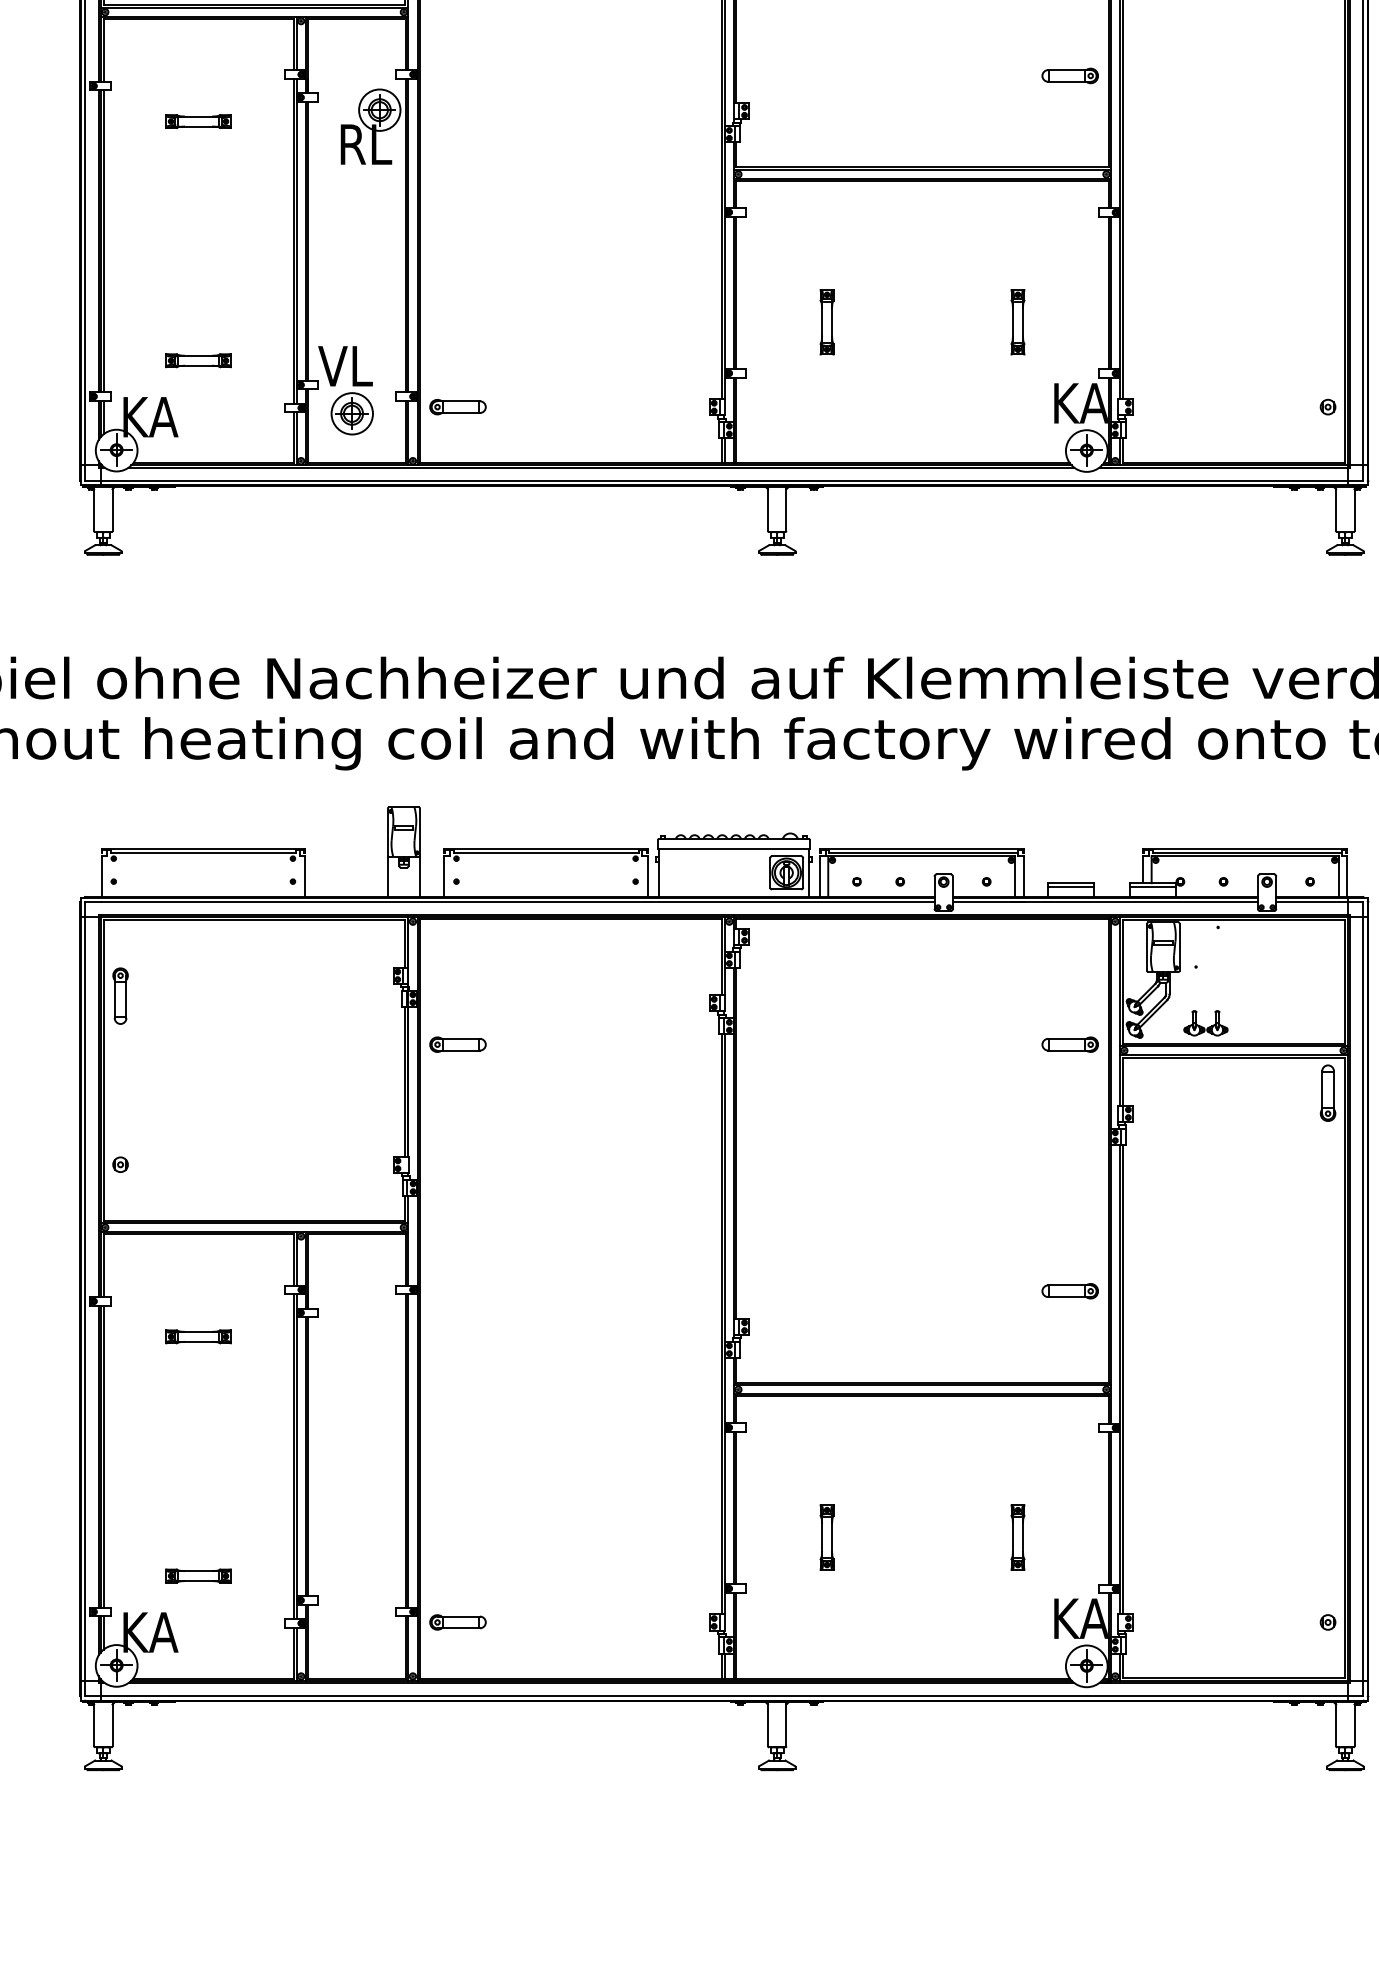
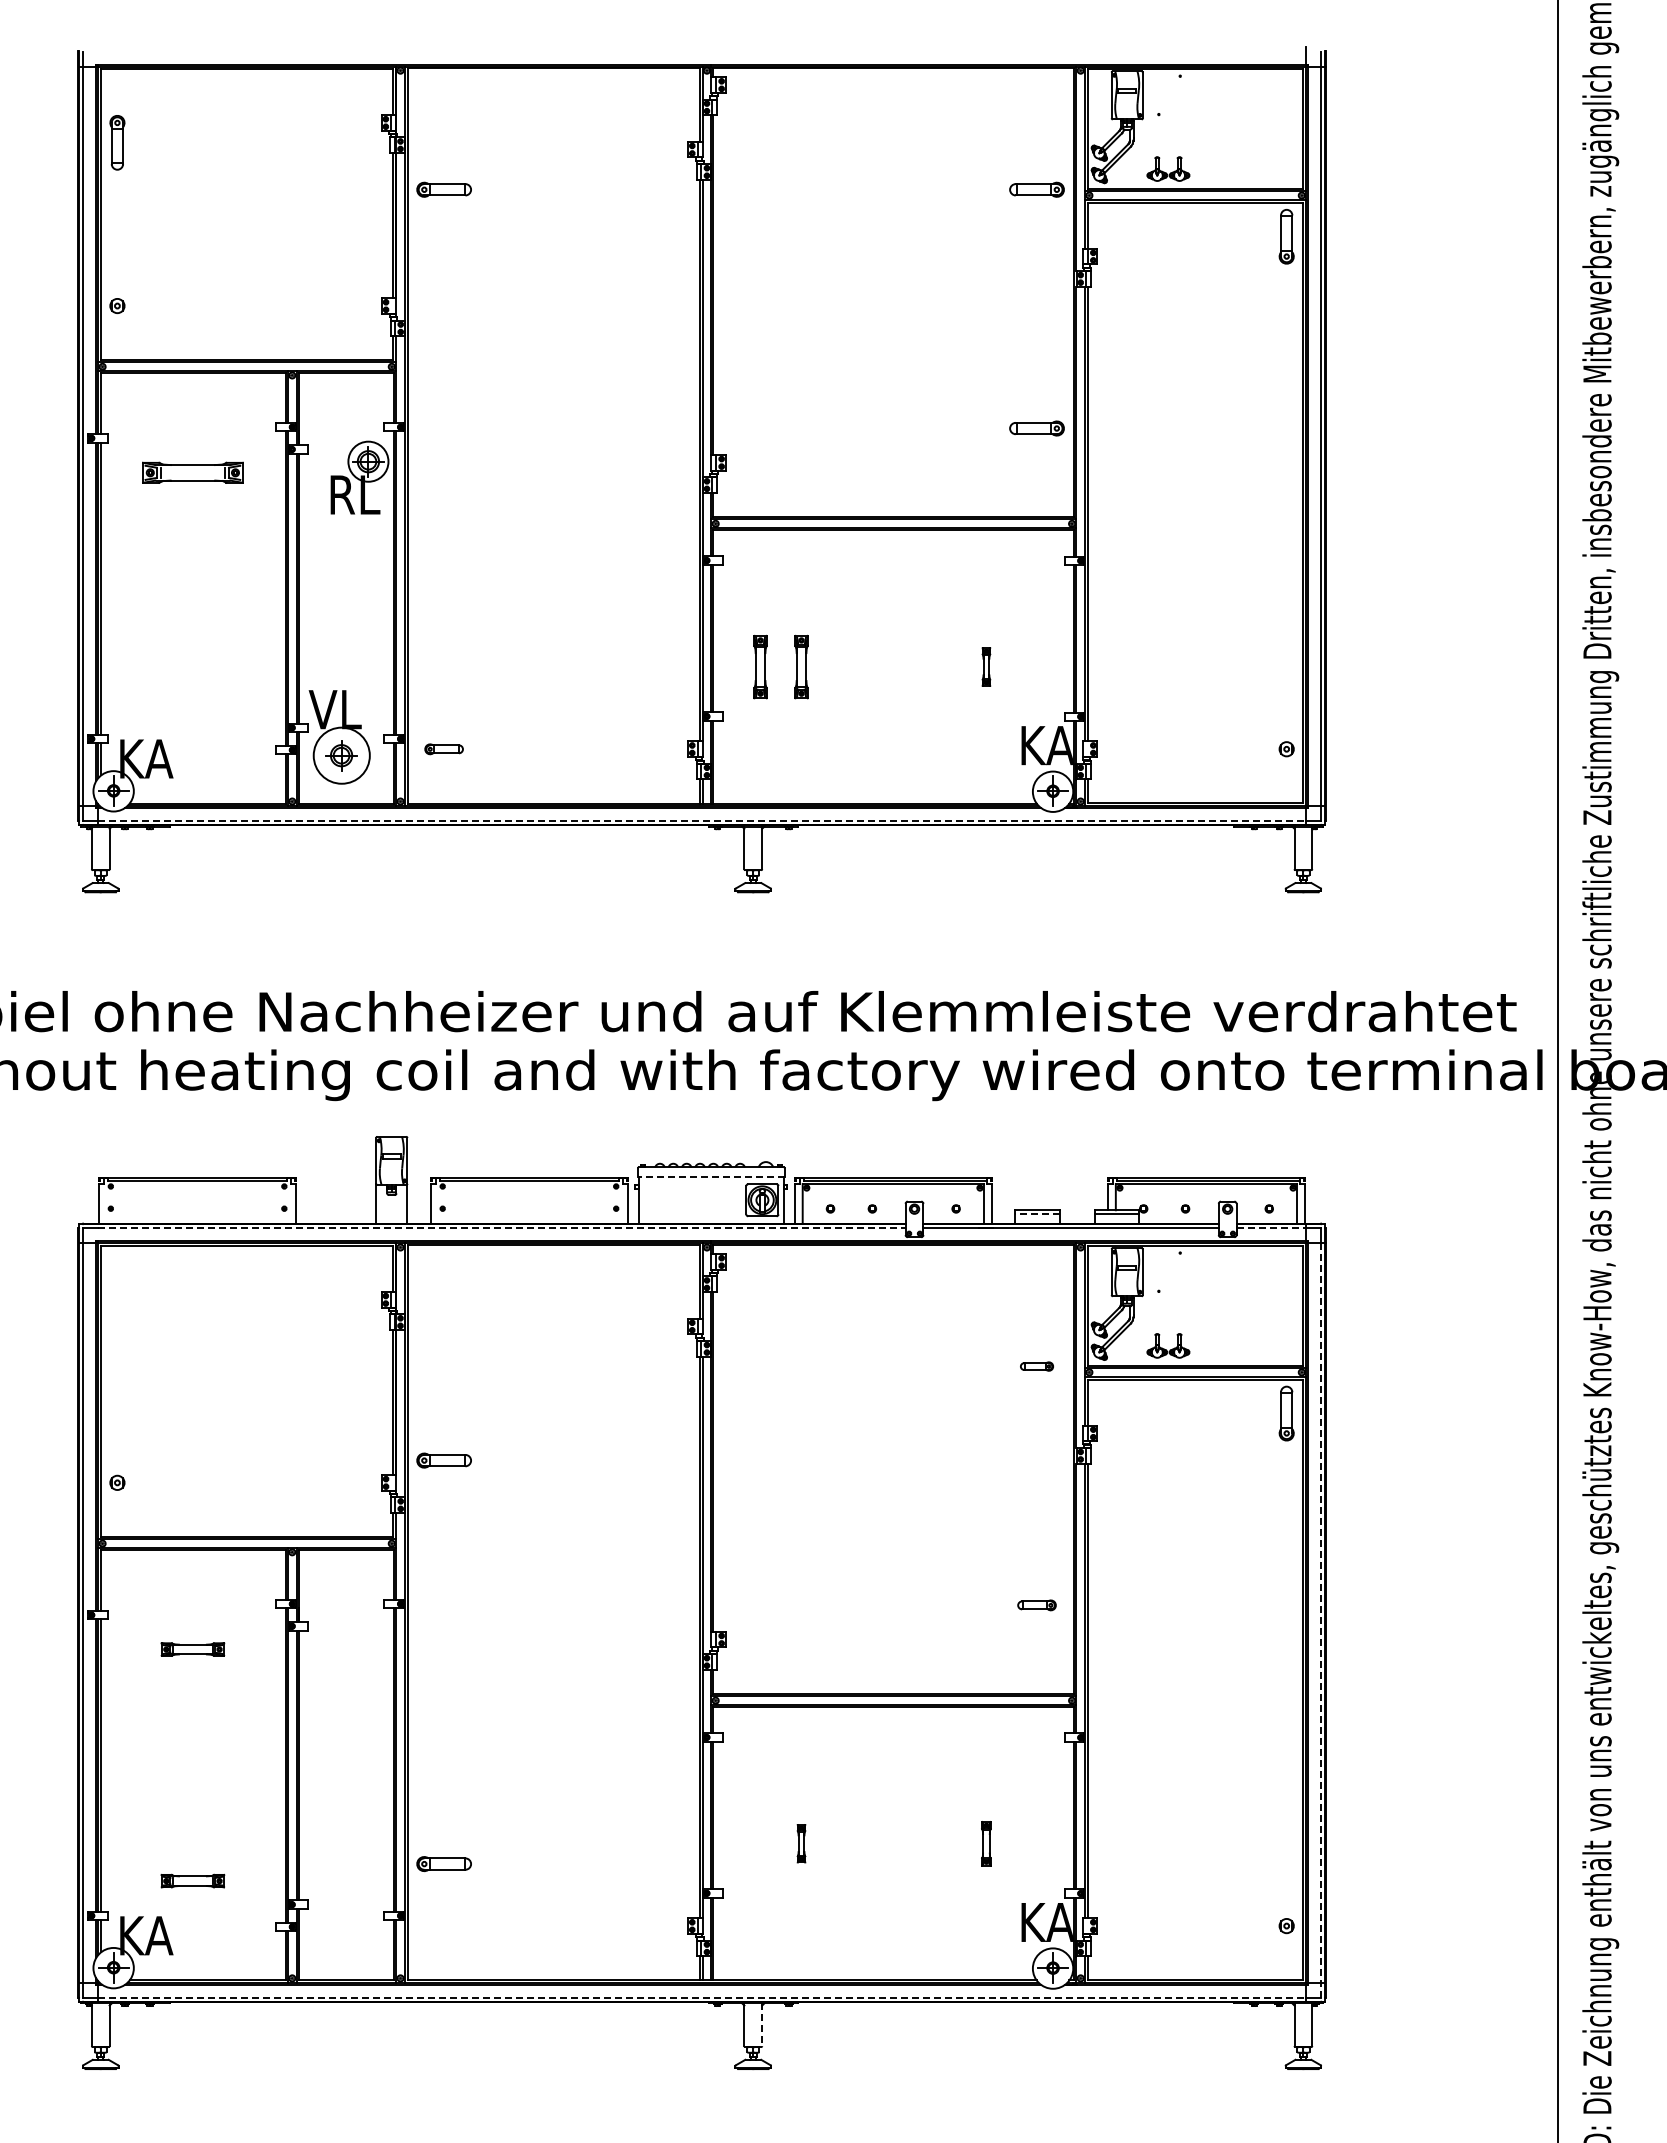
part: (198, 121) -> (192, 472), size x1.6
part: (784, 321) -> (760, 666), added
part: (1018, 321) -> (986, 666), size x0.6
part: (198, 360) -> (192, 704), removed
part: (457, 407) -> (443, 749), size x0.7
circle: (351, 413) -> (341, 755), size x1.4
line: (724, 480) -> (702, 820), solid -> dashed
line: (733, 848) -> (710, 1176), solid -> dashed
line: (1069, 887) -> (1036, 1214), solid -> dashed
line: (517, 902) -> (501, 1228), solid -> dashed
line: (1312, 902) -> (1271, 1228), solid -> dashed
part: (120, 996) -> (117, 1319), removed
part: (457, 1044) -> (443, 1460), moved
part: (1069, 1044) -> (1036, 1366), size x0.6
part: (1069, 1291) -> (1036, 1605), size x0.7
line: (1362, 1305) -> (1320, 1619), solid -> dashed
part: (827, 1537) -> (801, 1843), size x0.6
part: (1018, 1537) -> (986, 1843), size x0.7
part: (457, 1621) -> (443, 1863), moved
line: (724, 1696) -> (702, 1997), solid -> dashed
line: (786, 1725) -> (762, 2025), solid -> dashed

